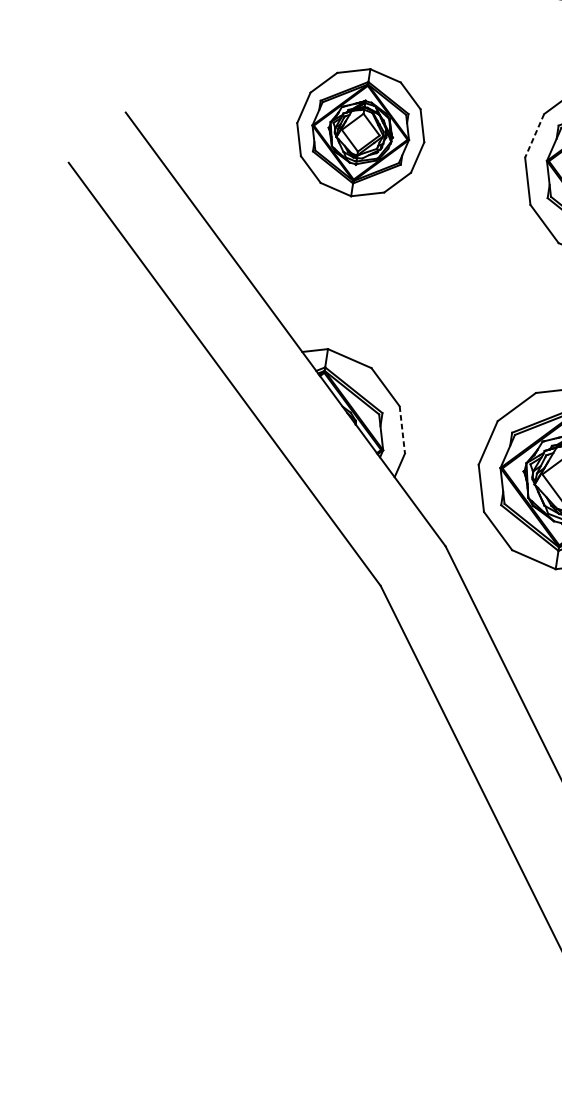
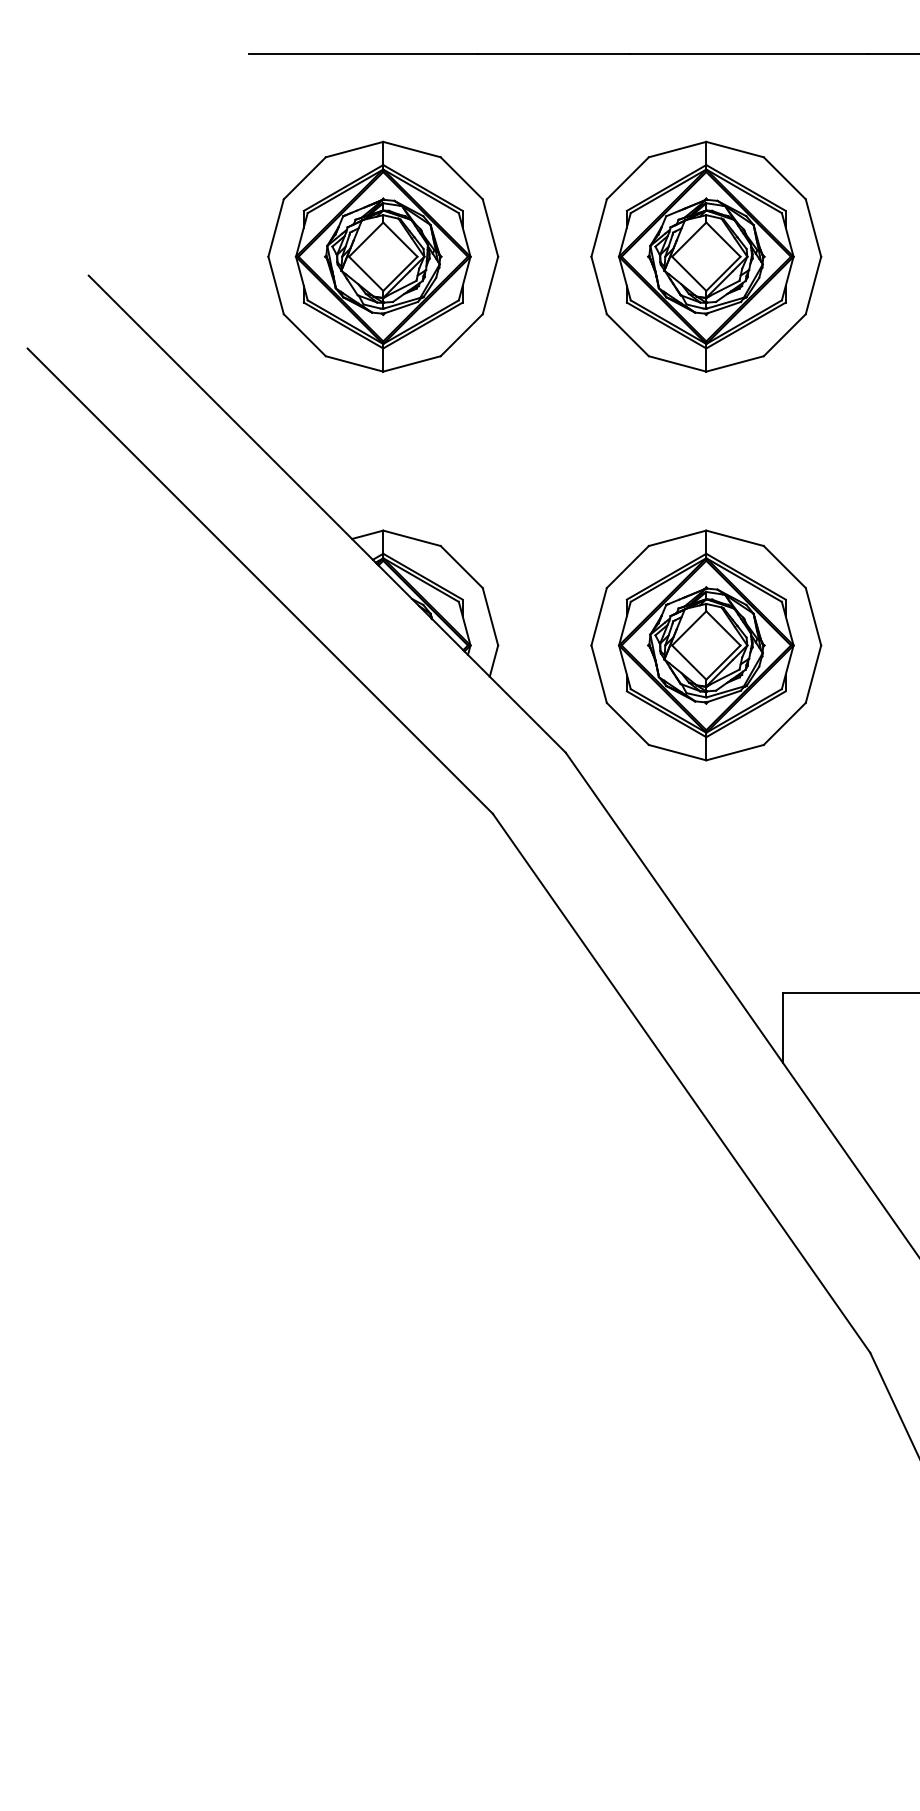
part: (360, 132) -> (383, 256), size x1.43
line: (534, 136) -> (599, 228), dashed -> solid
line: (402, 429) -> (490, 616), dashed -> solid

